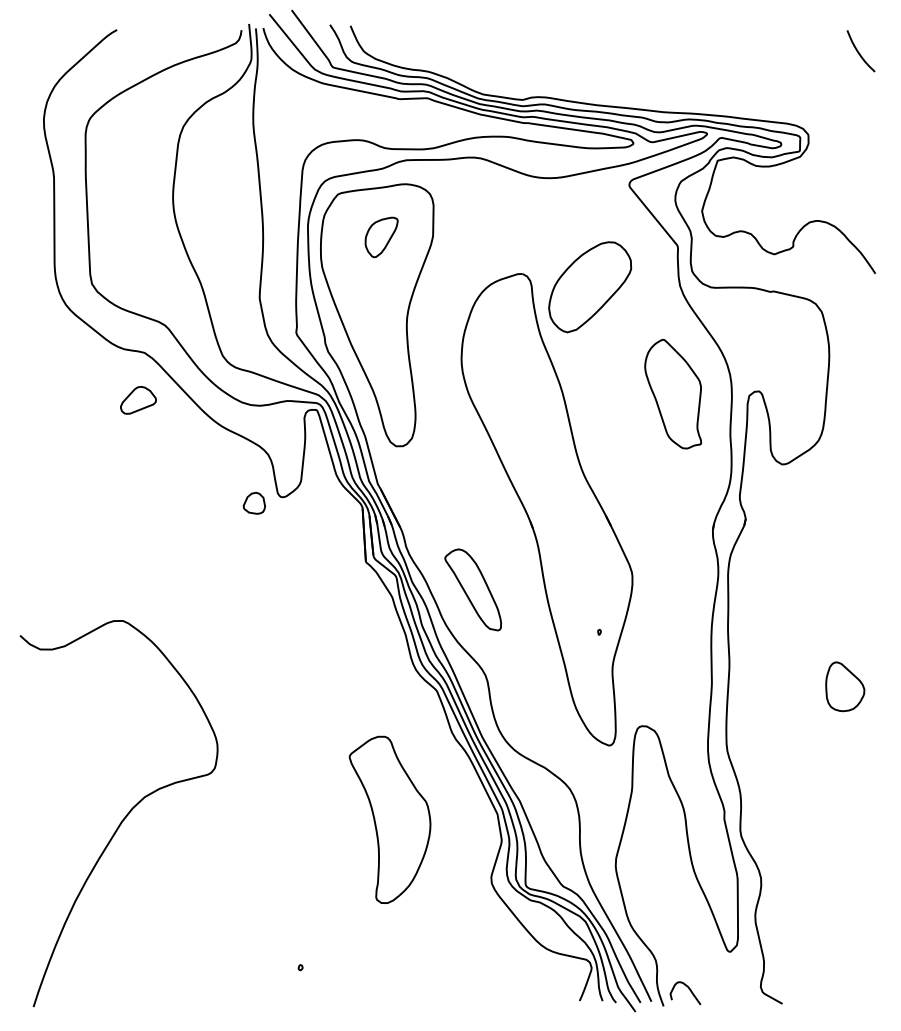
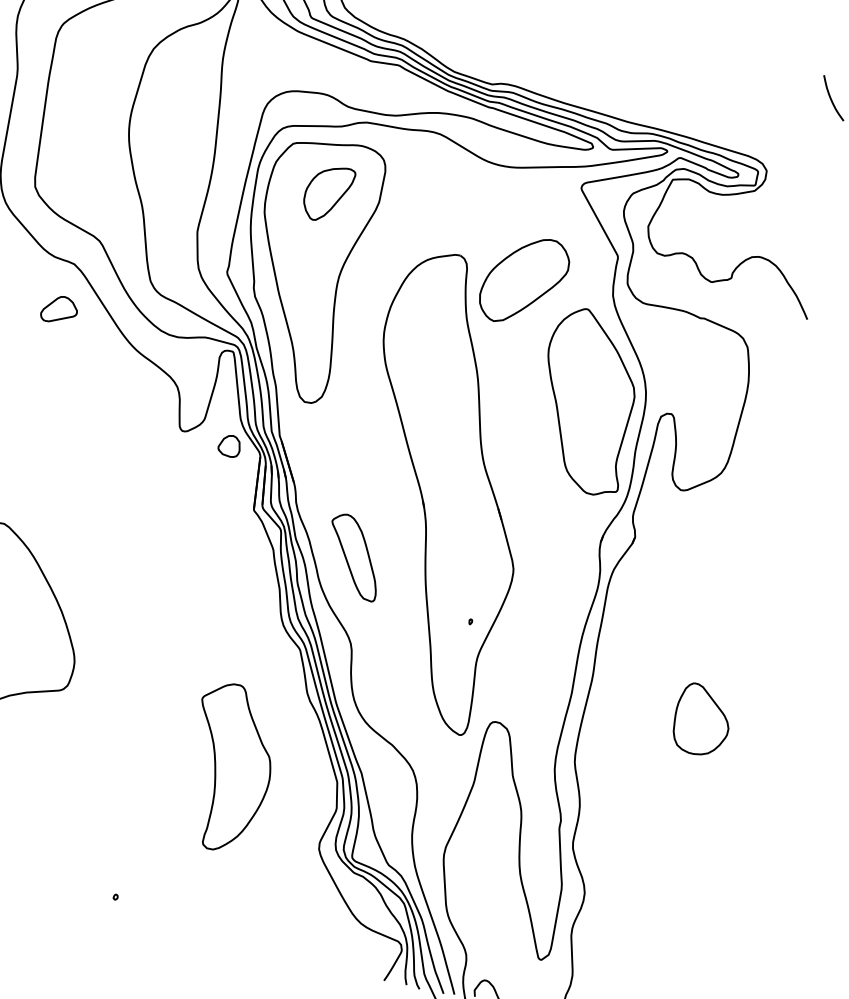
part: (381, 237) -> (328, 193), size x1.43
part: (672, 393) -> (585, 400), size x1.67
part: (253, 502) -> (228, 445), moved
part: (845, 686) -> (702, 720), size x1.43

